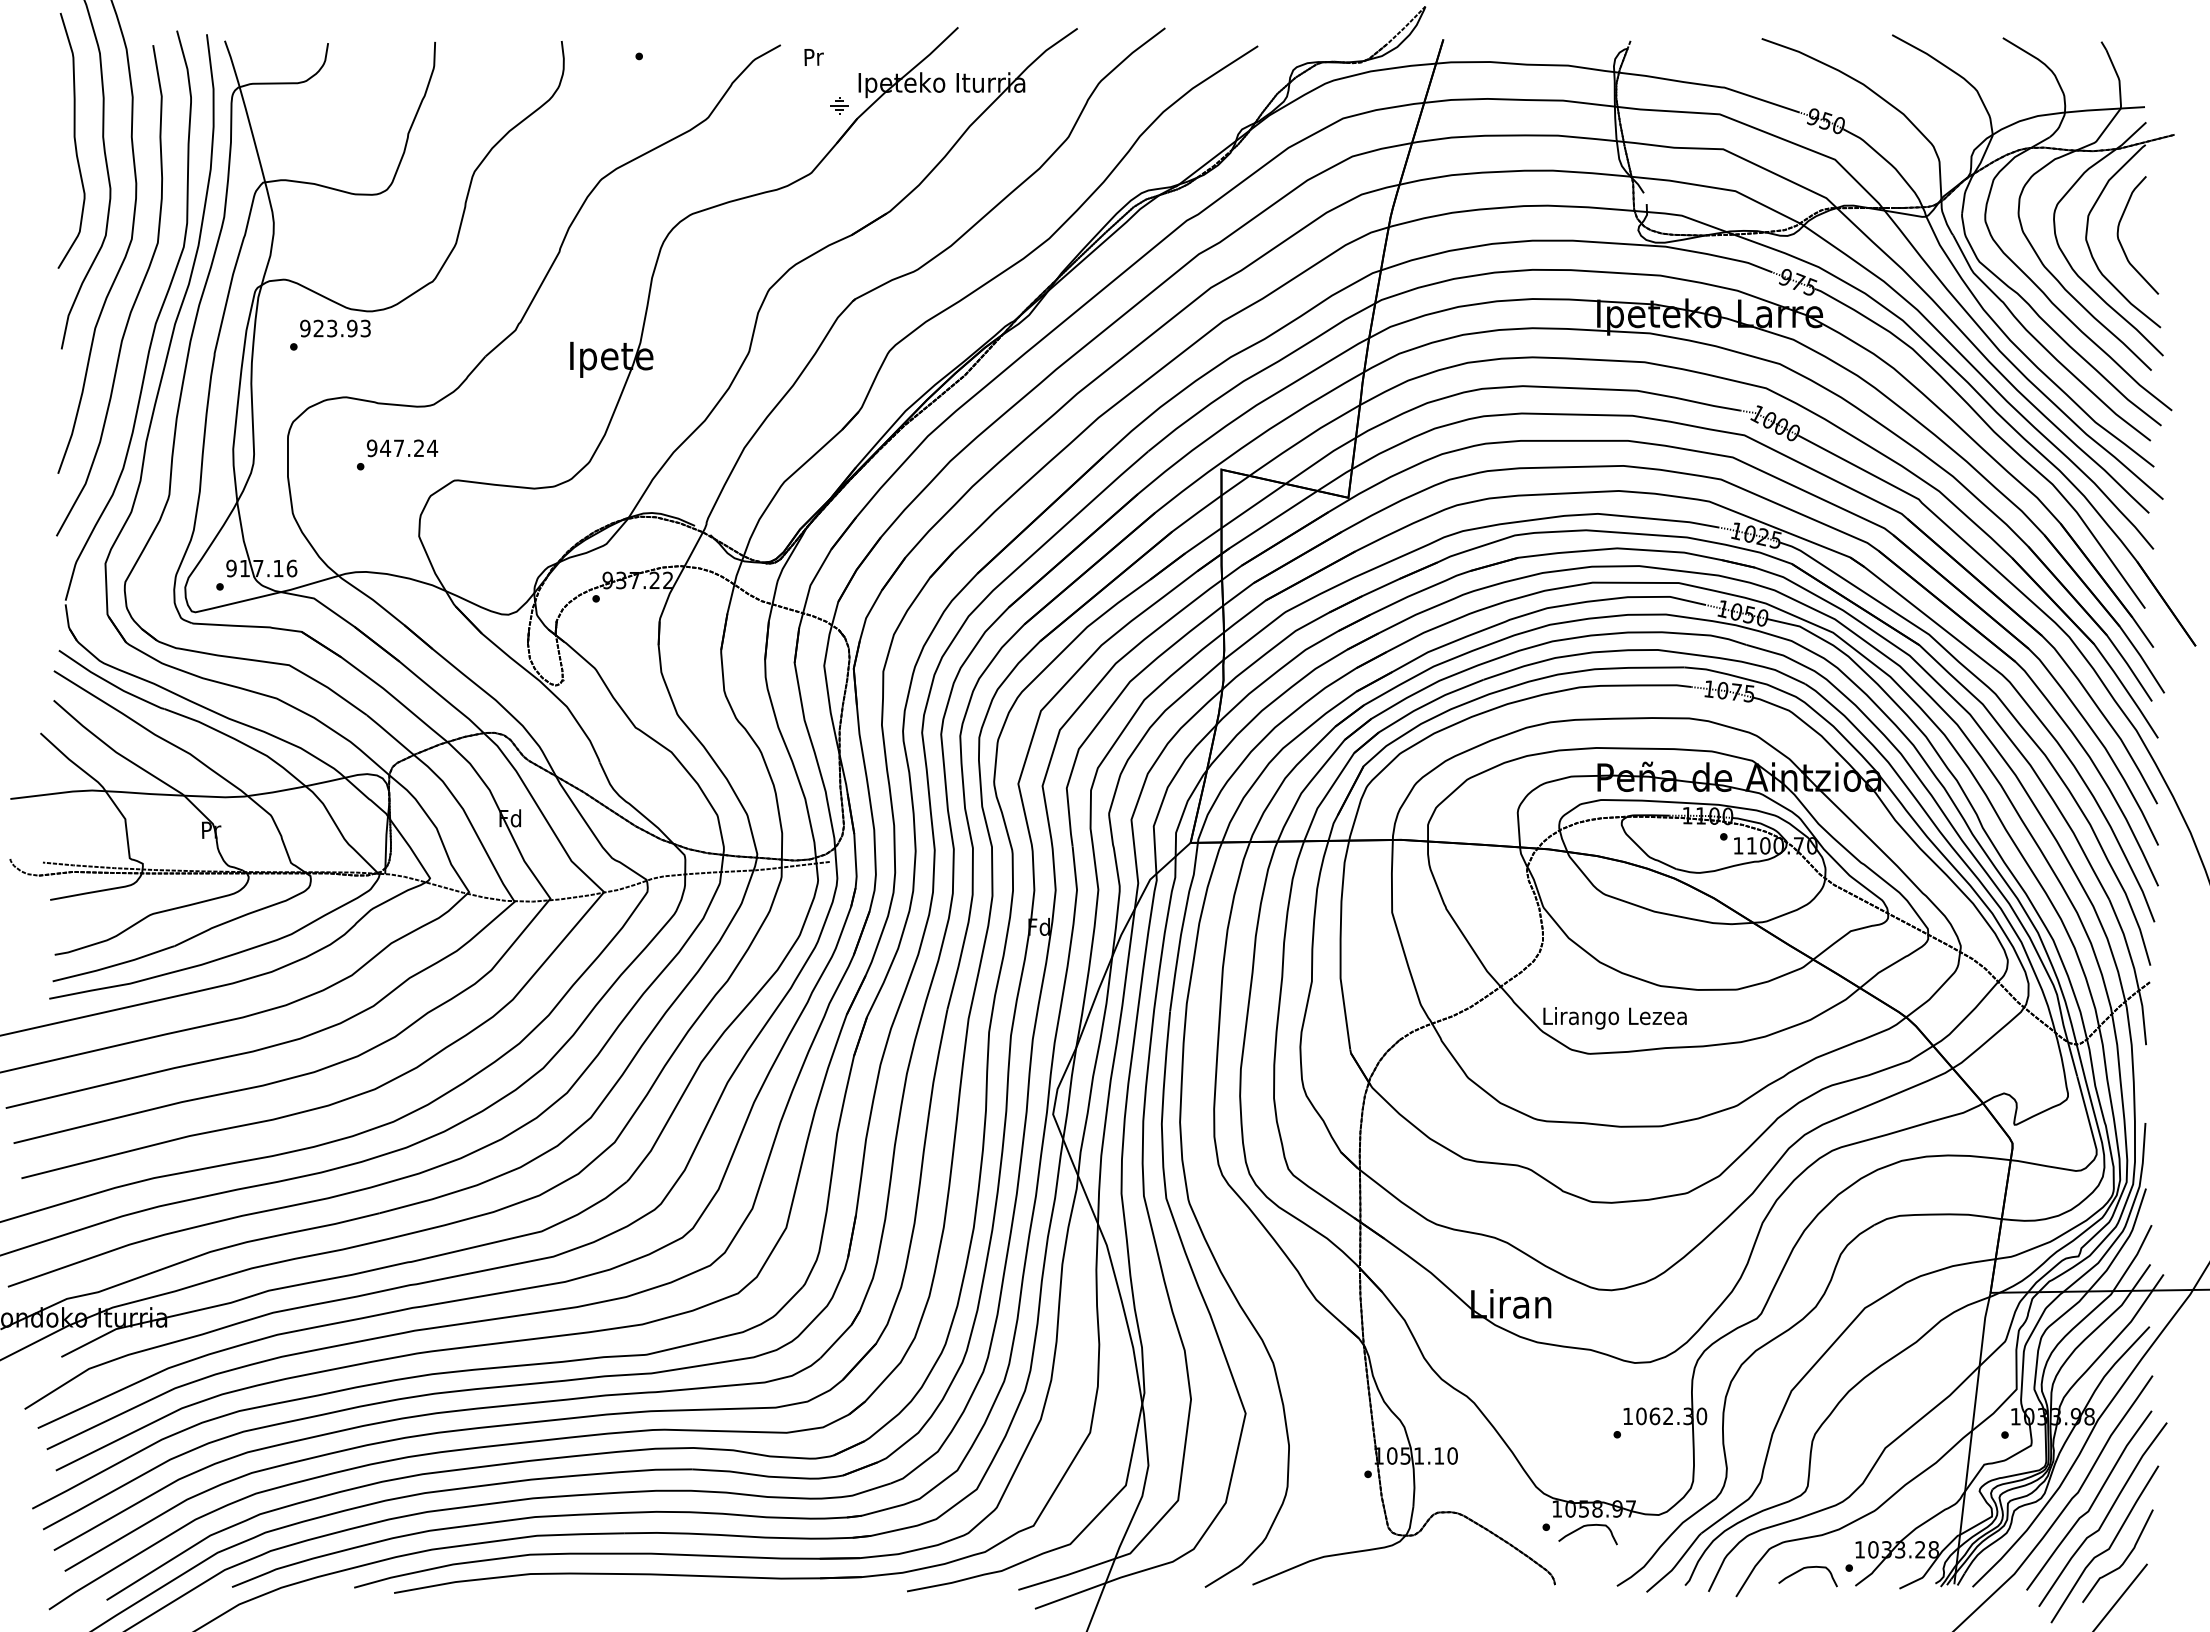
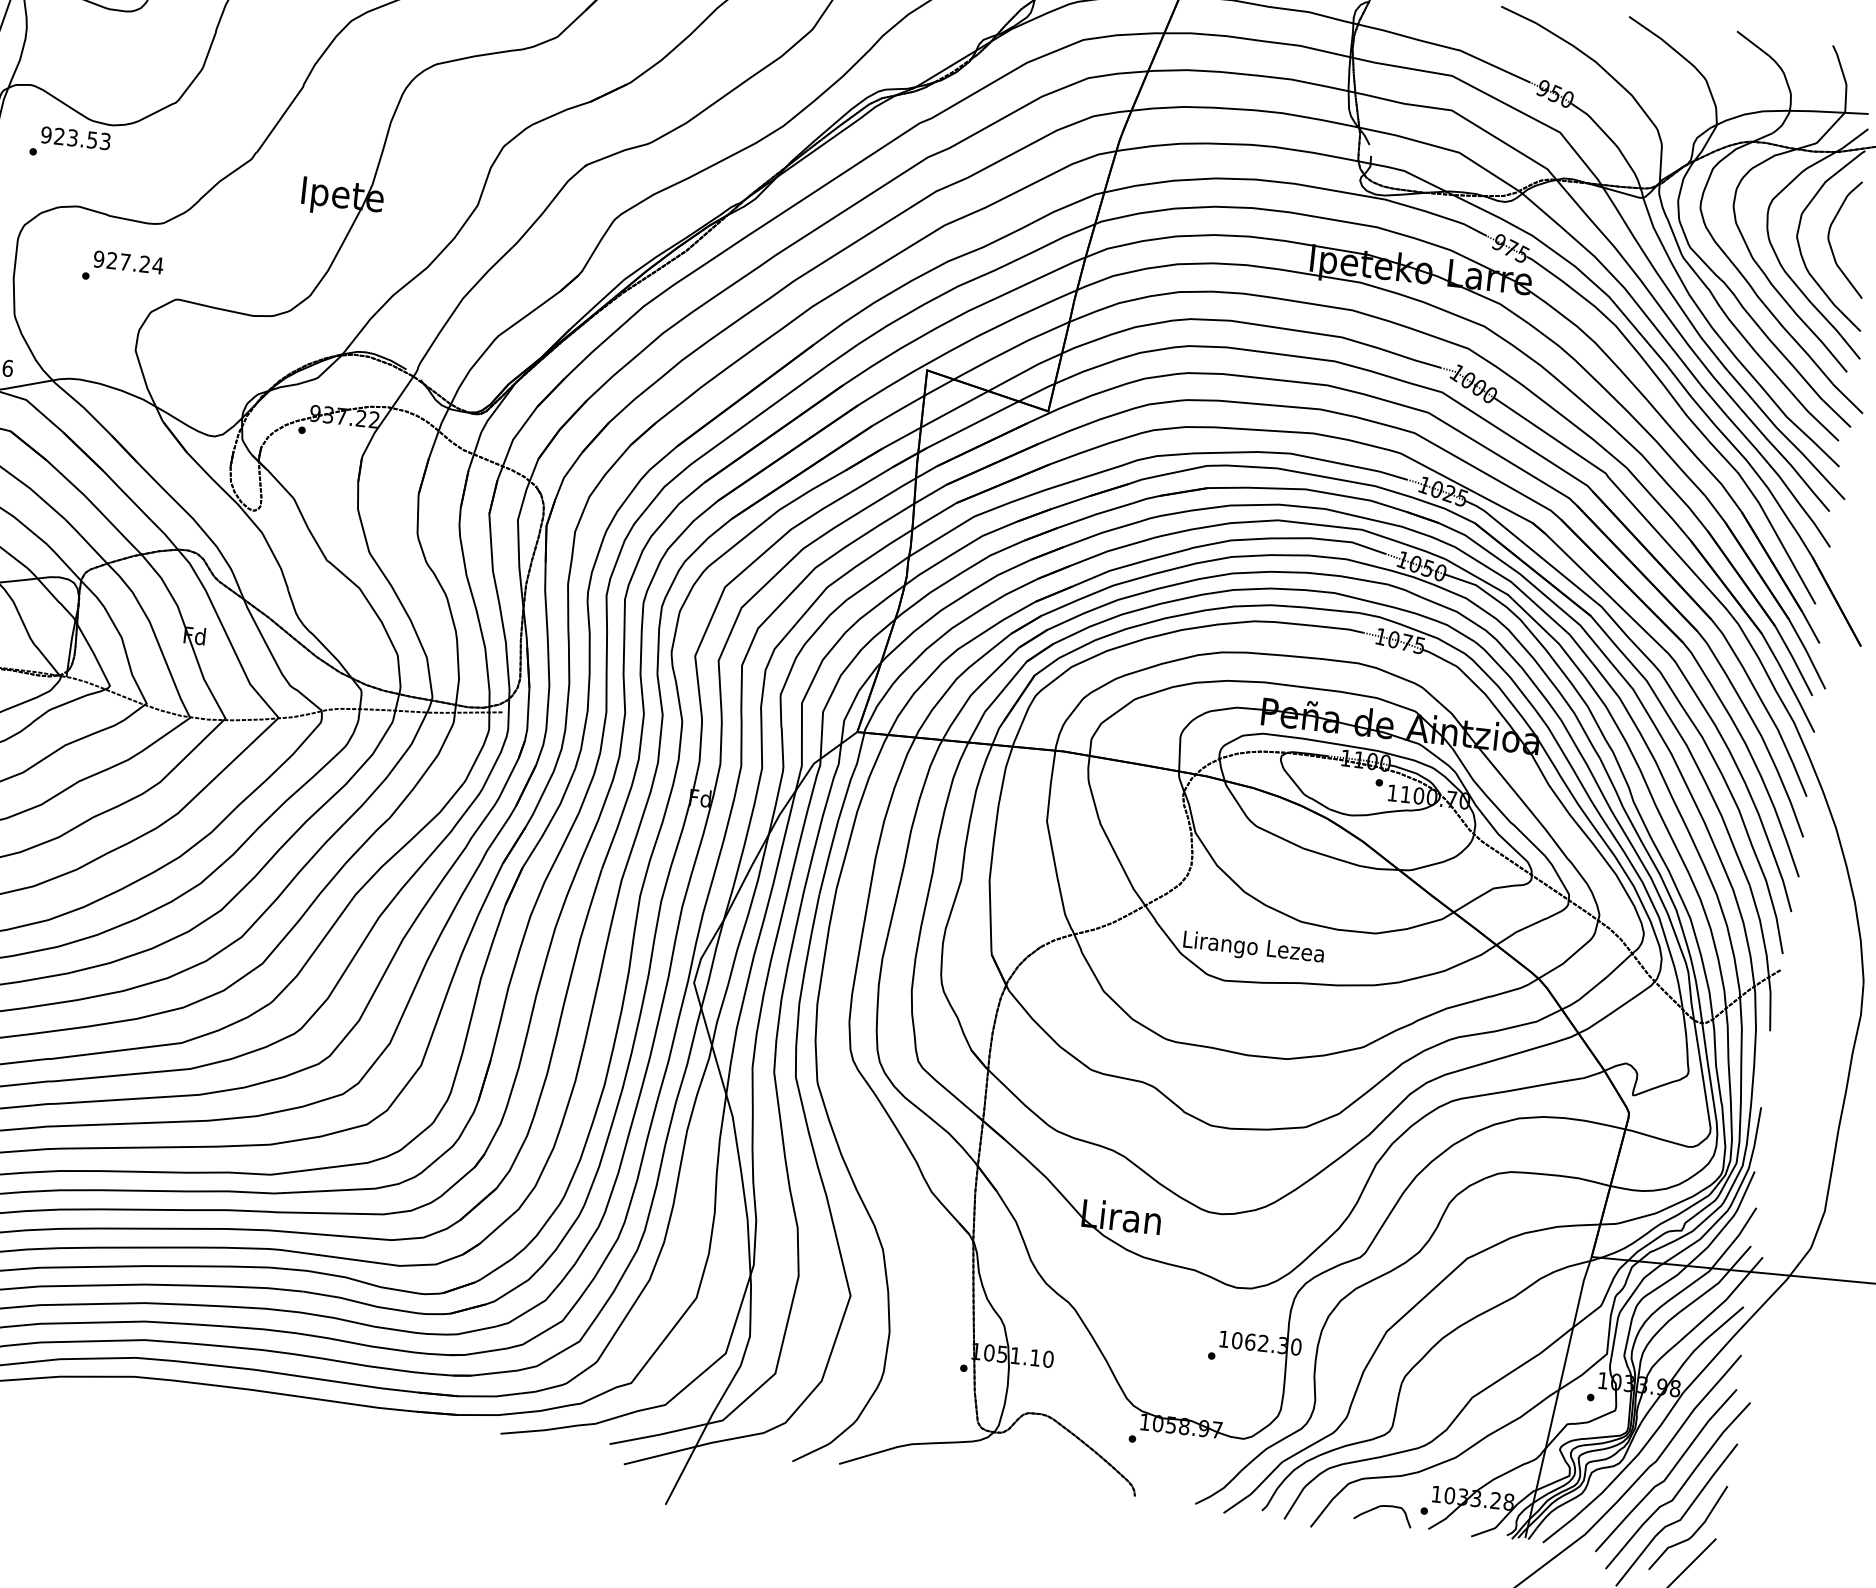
text: (352, 327) -> (92, 139), 923.93 -> 923.53
text: (385, 447) -> (112, 259), 947.24 -> 927.24
curve: (1587, 1526) -> (1172, 1442), removed

